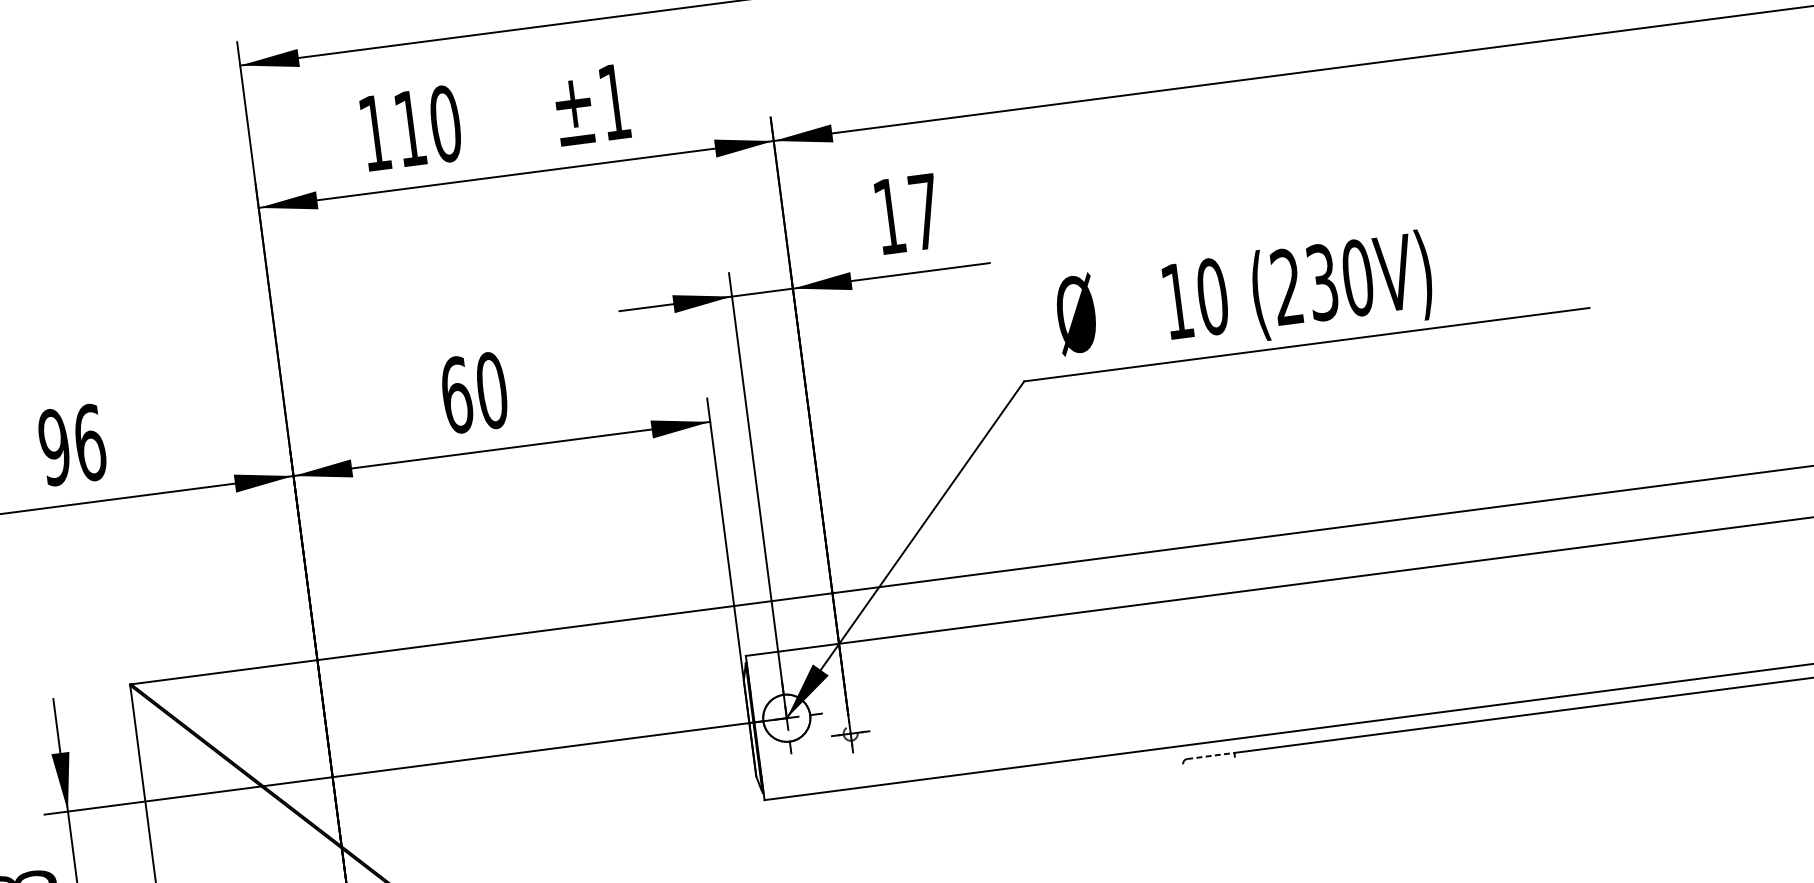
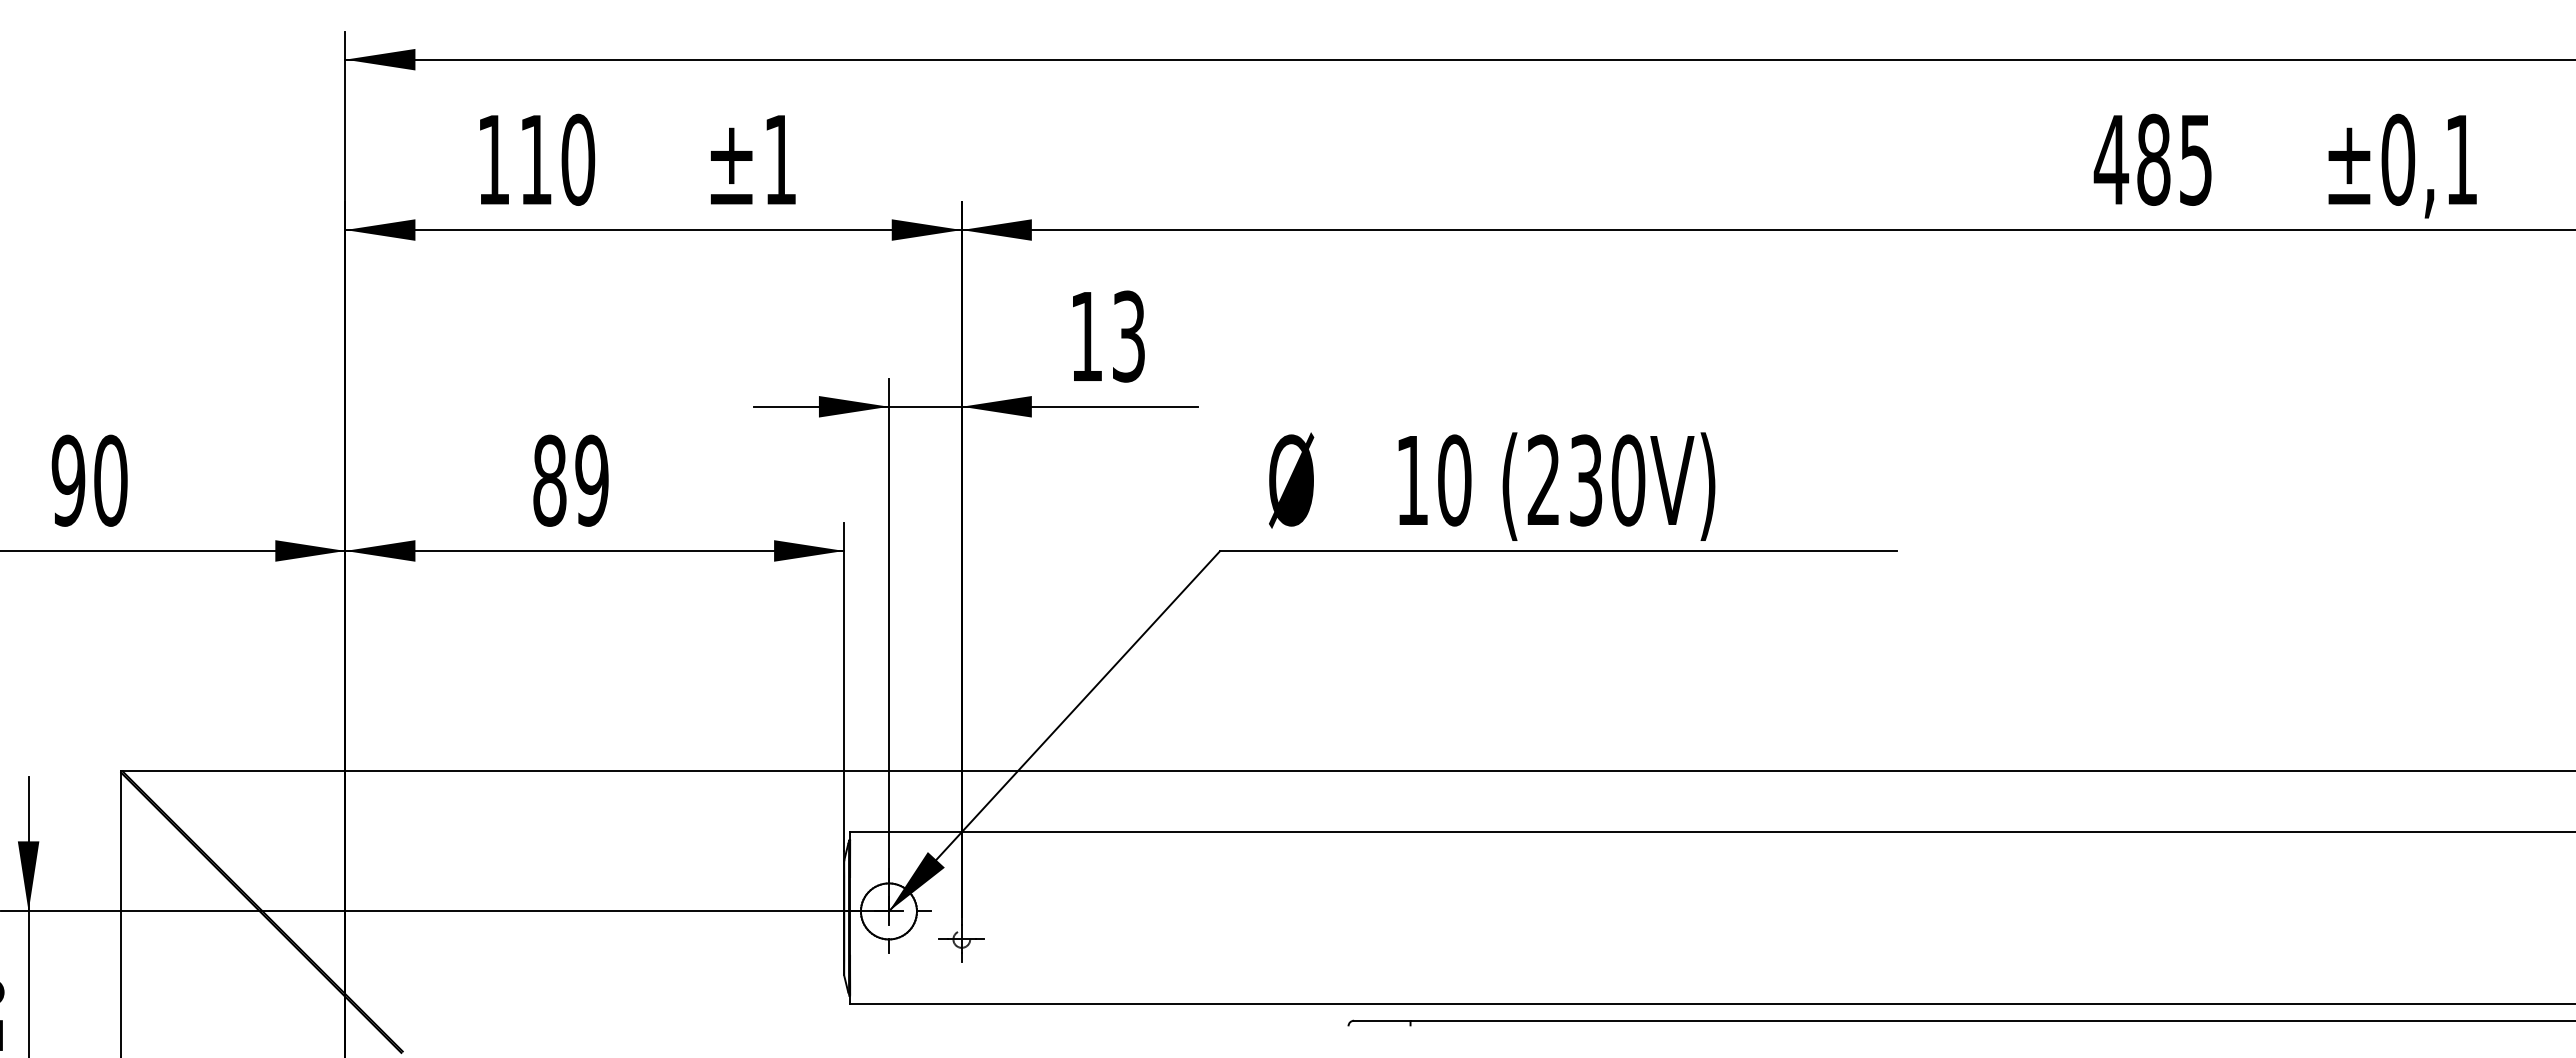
text: (924, 211) -> (1128, 336), 17 -> 13
text: (473, 392) -> (570, 480), 60 -> 89
text: (89, 442) -> (110, 480), 96 -> 90
line: (1210, 755) -> (1382, 1020), dashed -> solid

